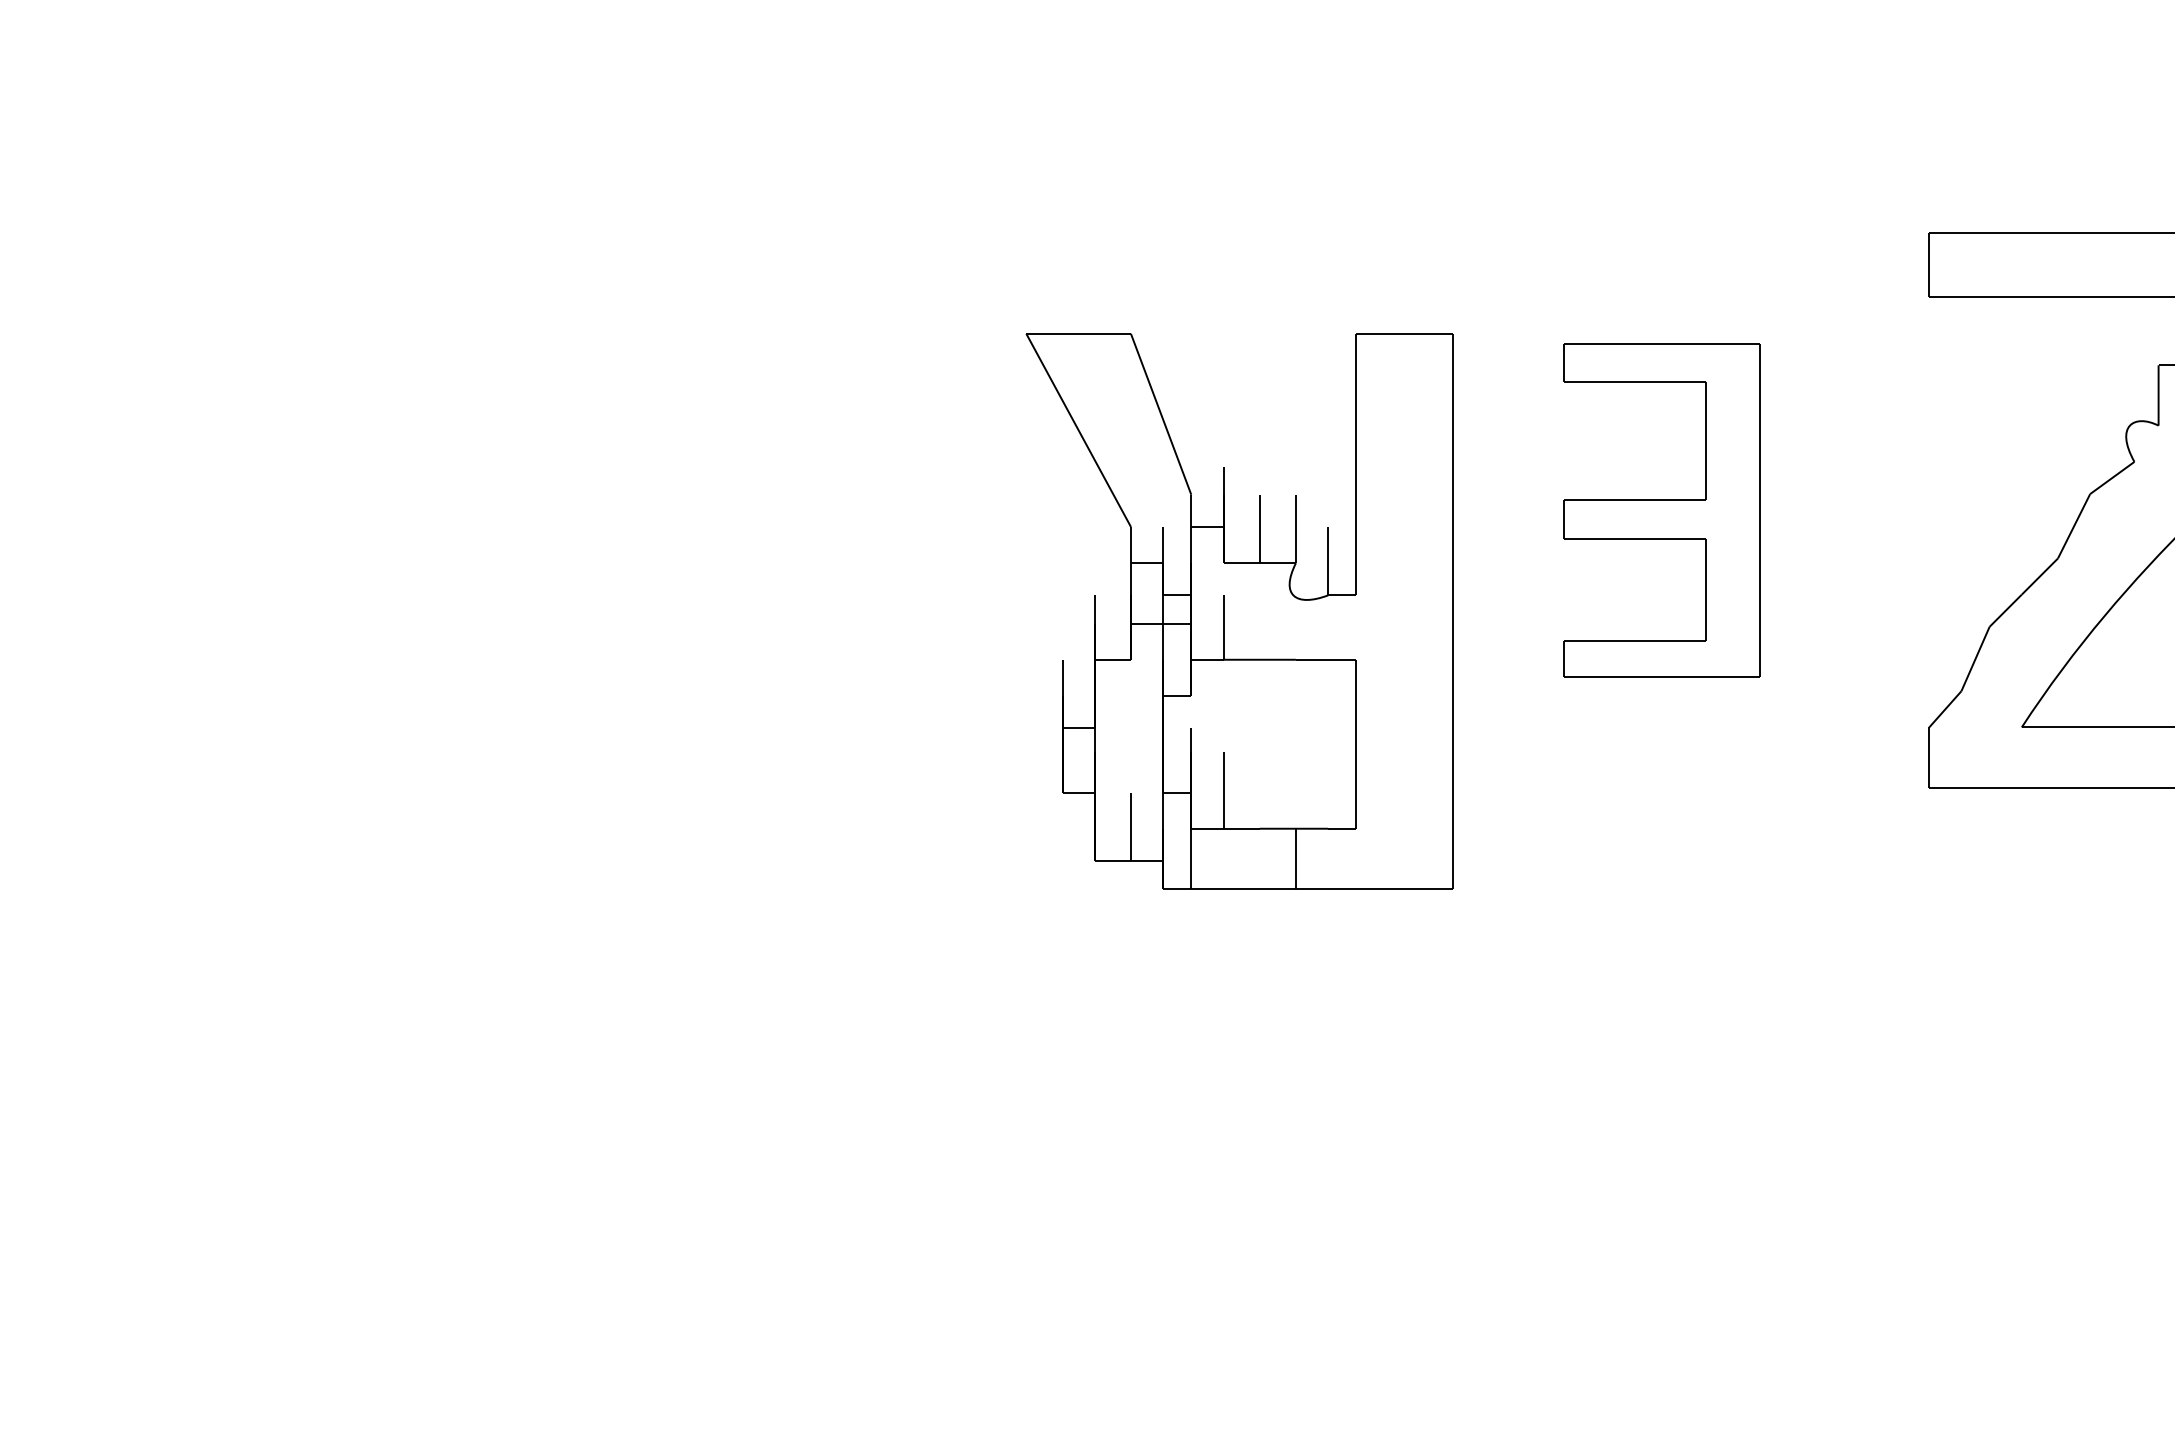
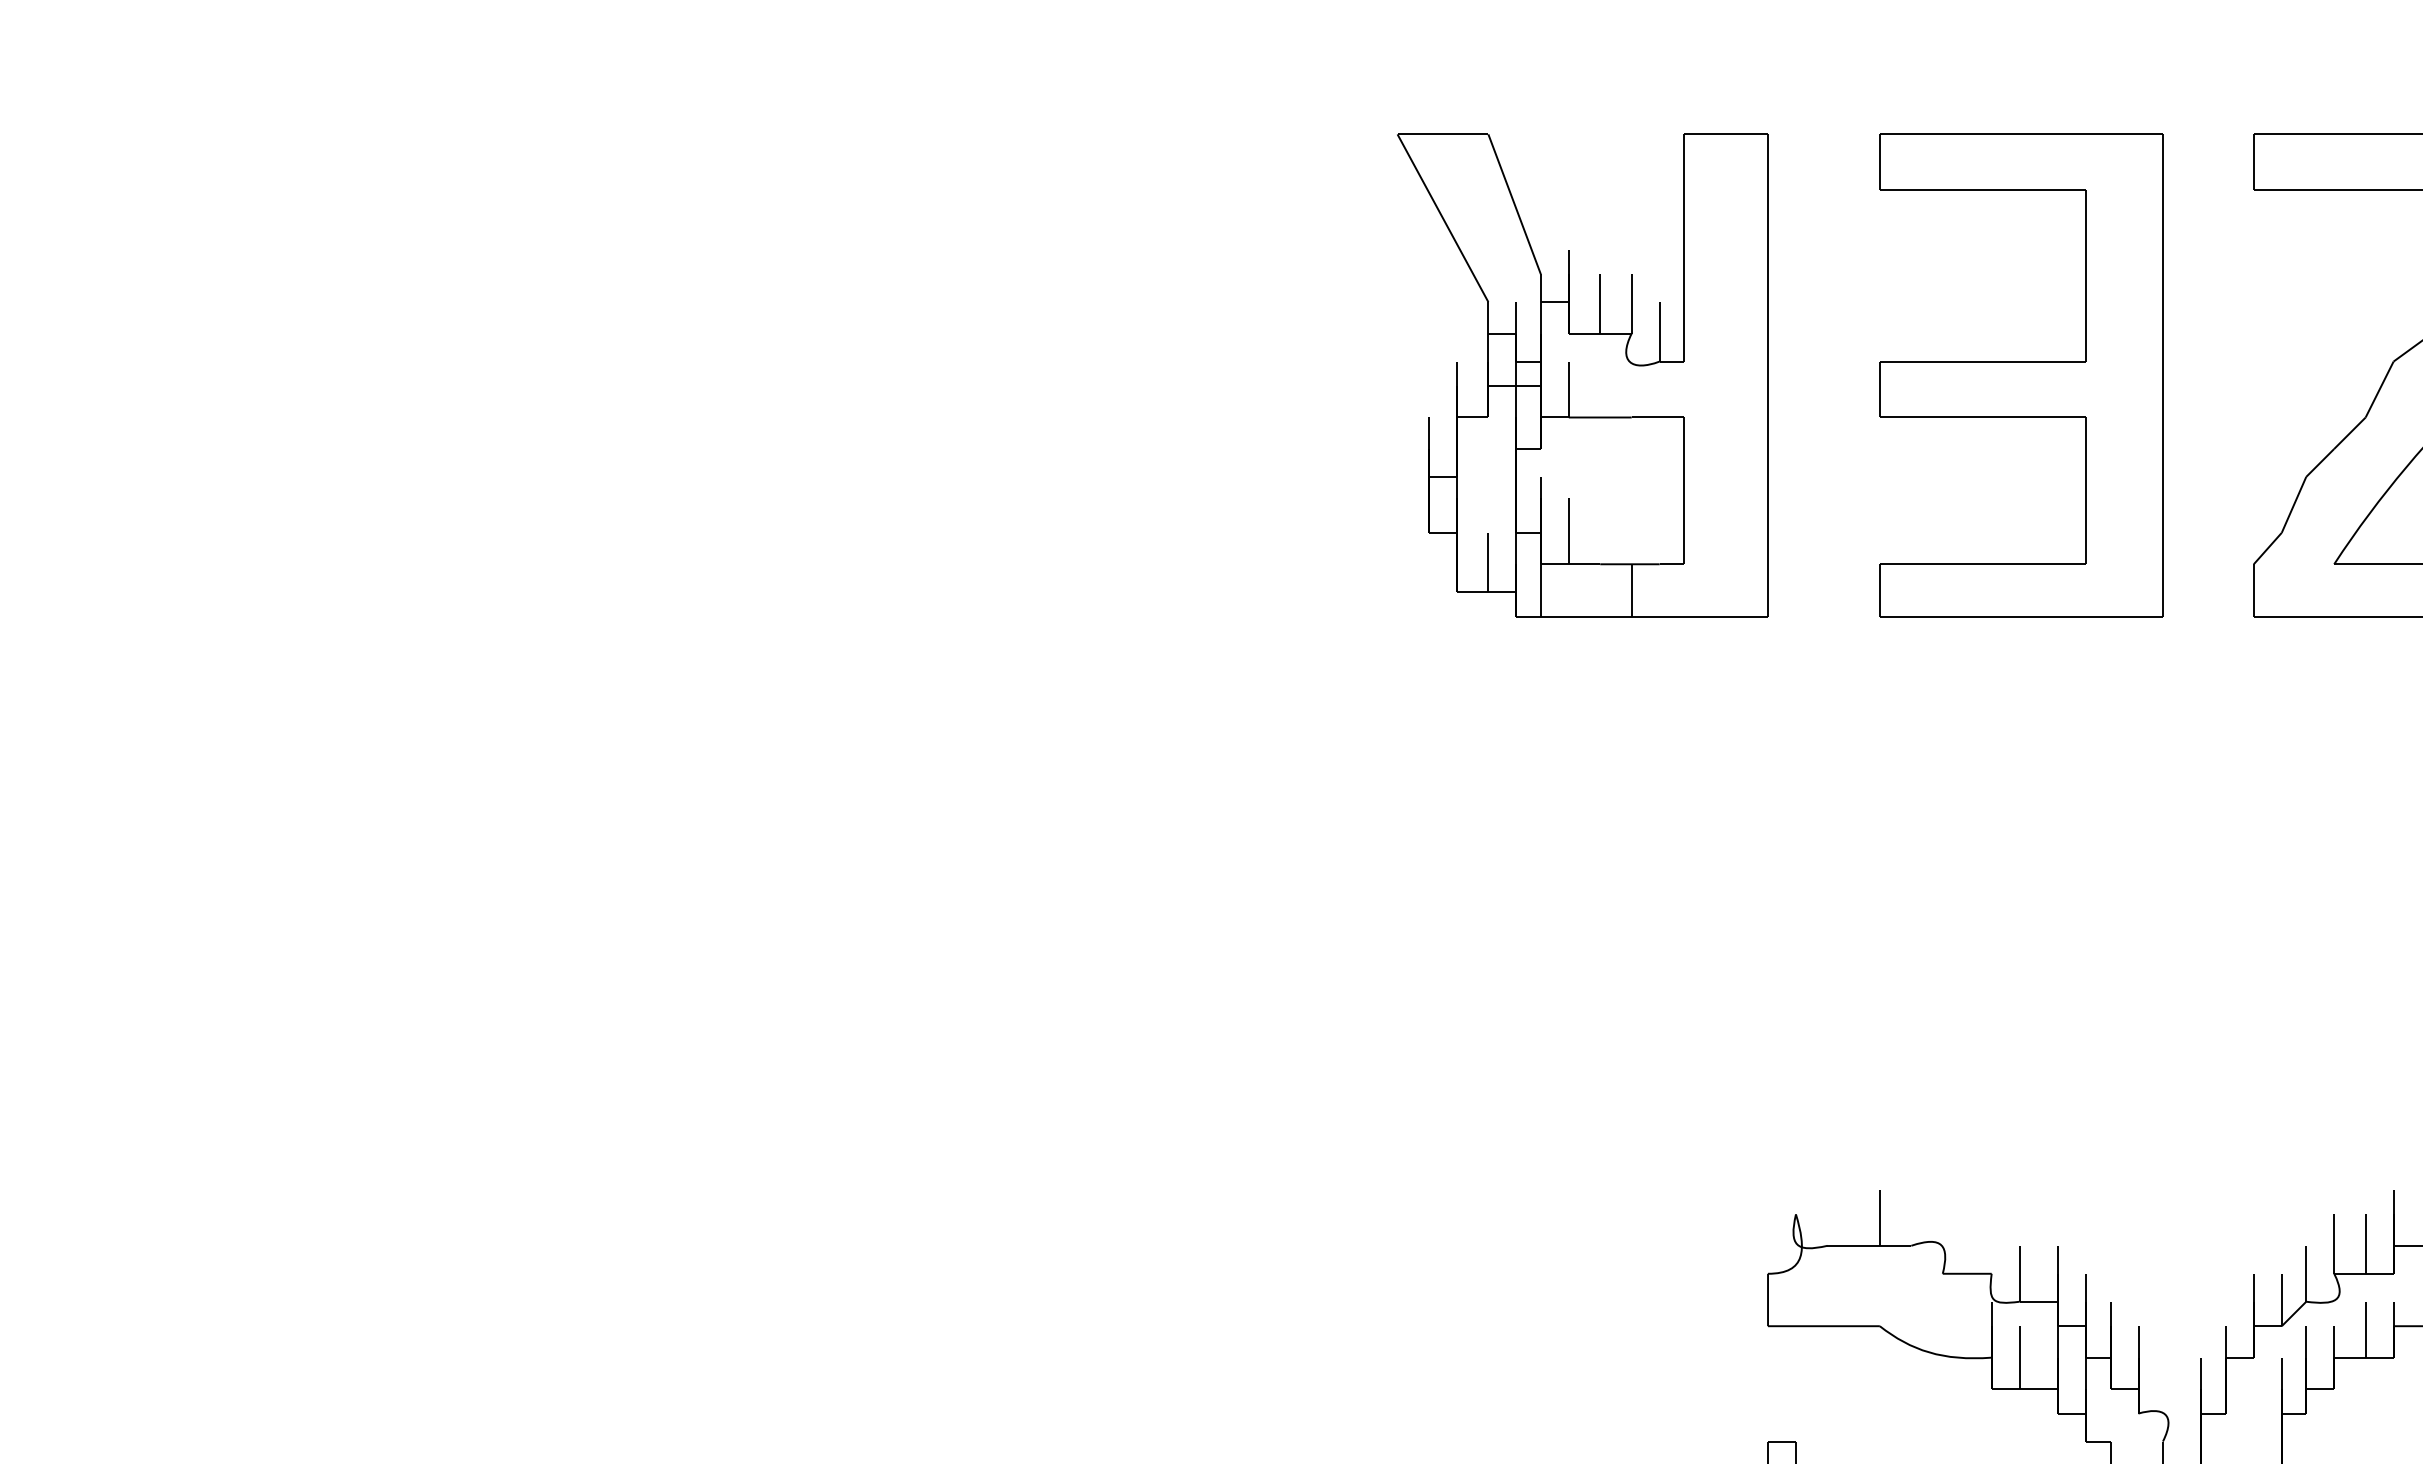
part: (1661, 510) -> (2021, 375), size x1.67
part: (1239, 611) -> (1582, 375), moved

